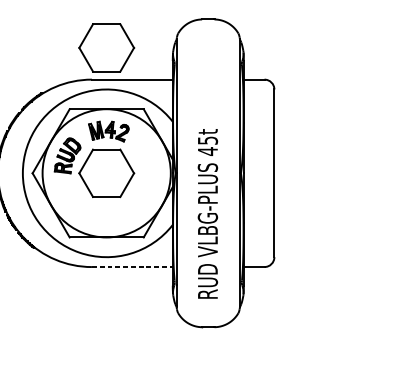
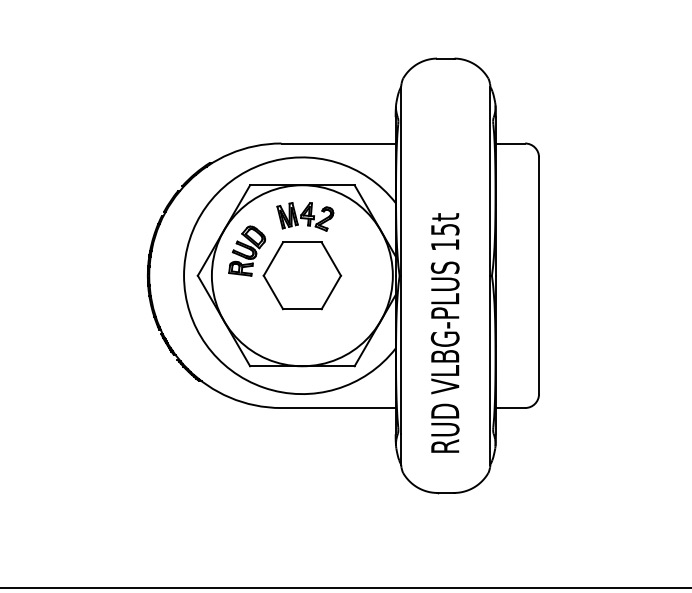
part: (106, 47) -> (302, 98), removed
text: (208, 151) -> (445, 244), 45t -> 15t
line: (133, 267) -> (339, 408), dashed -> solid

